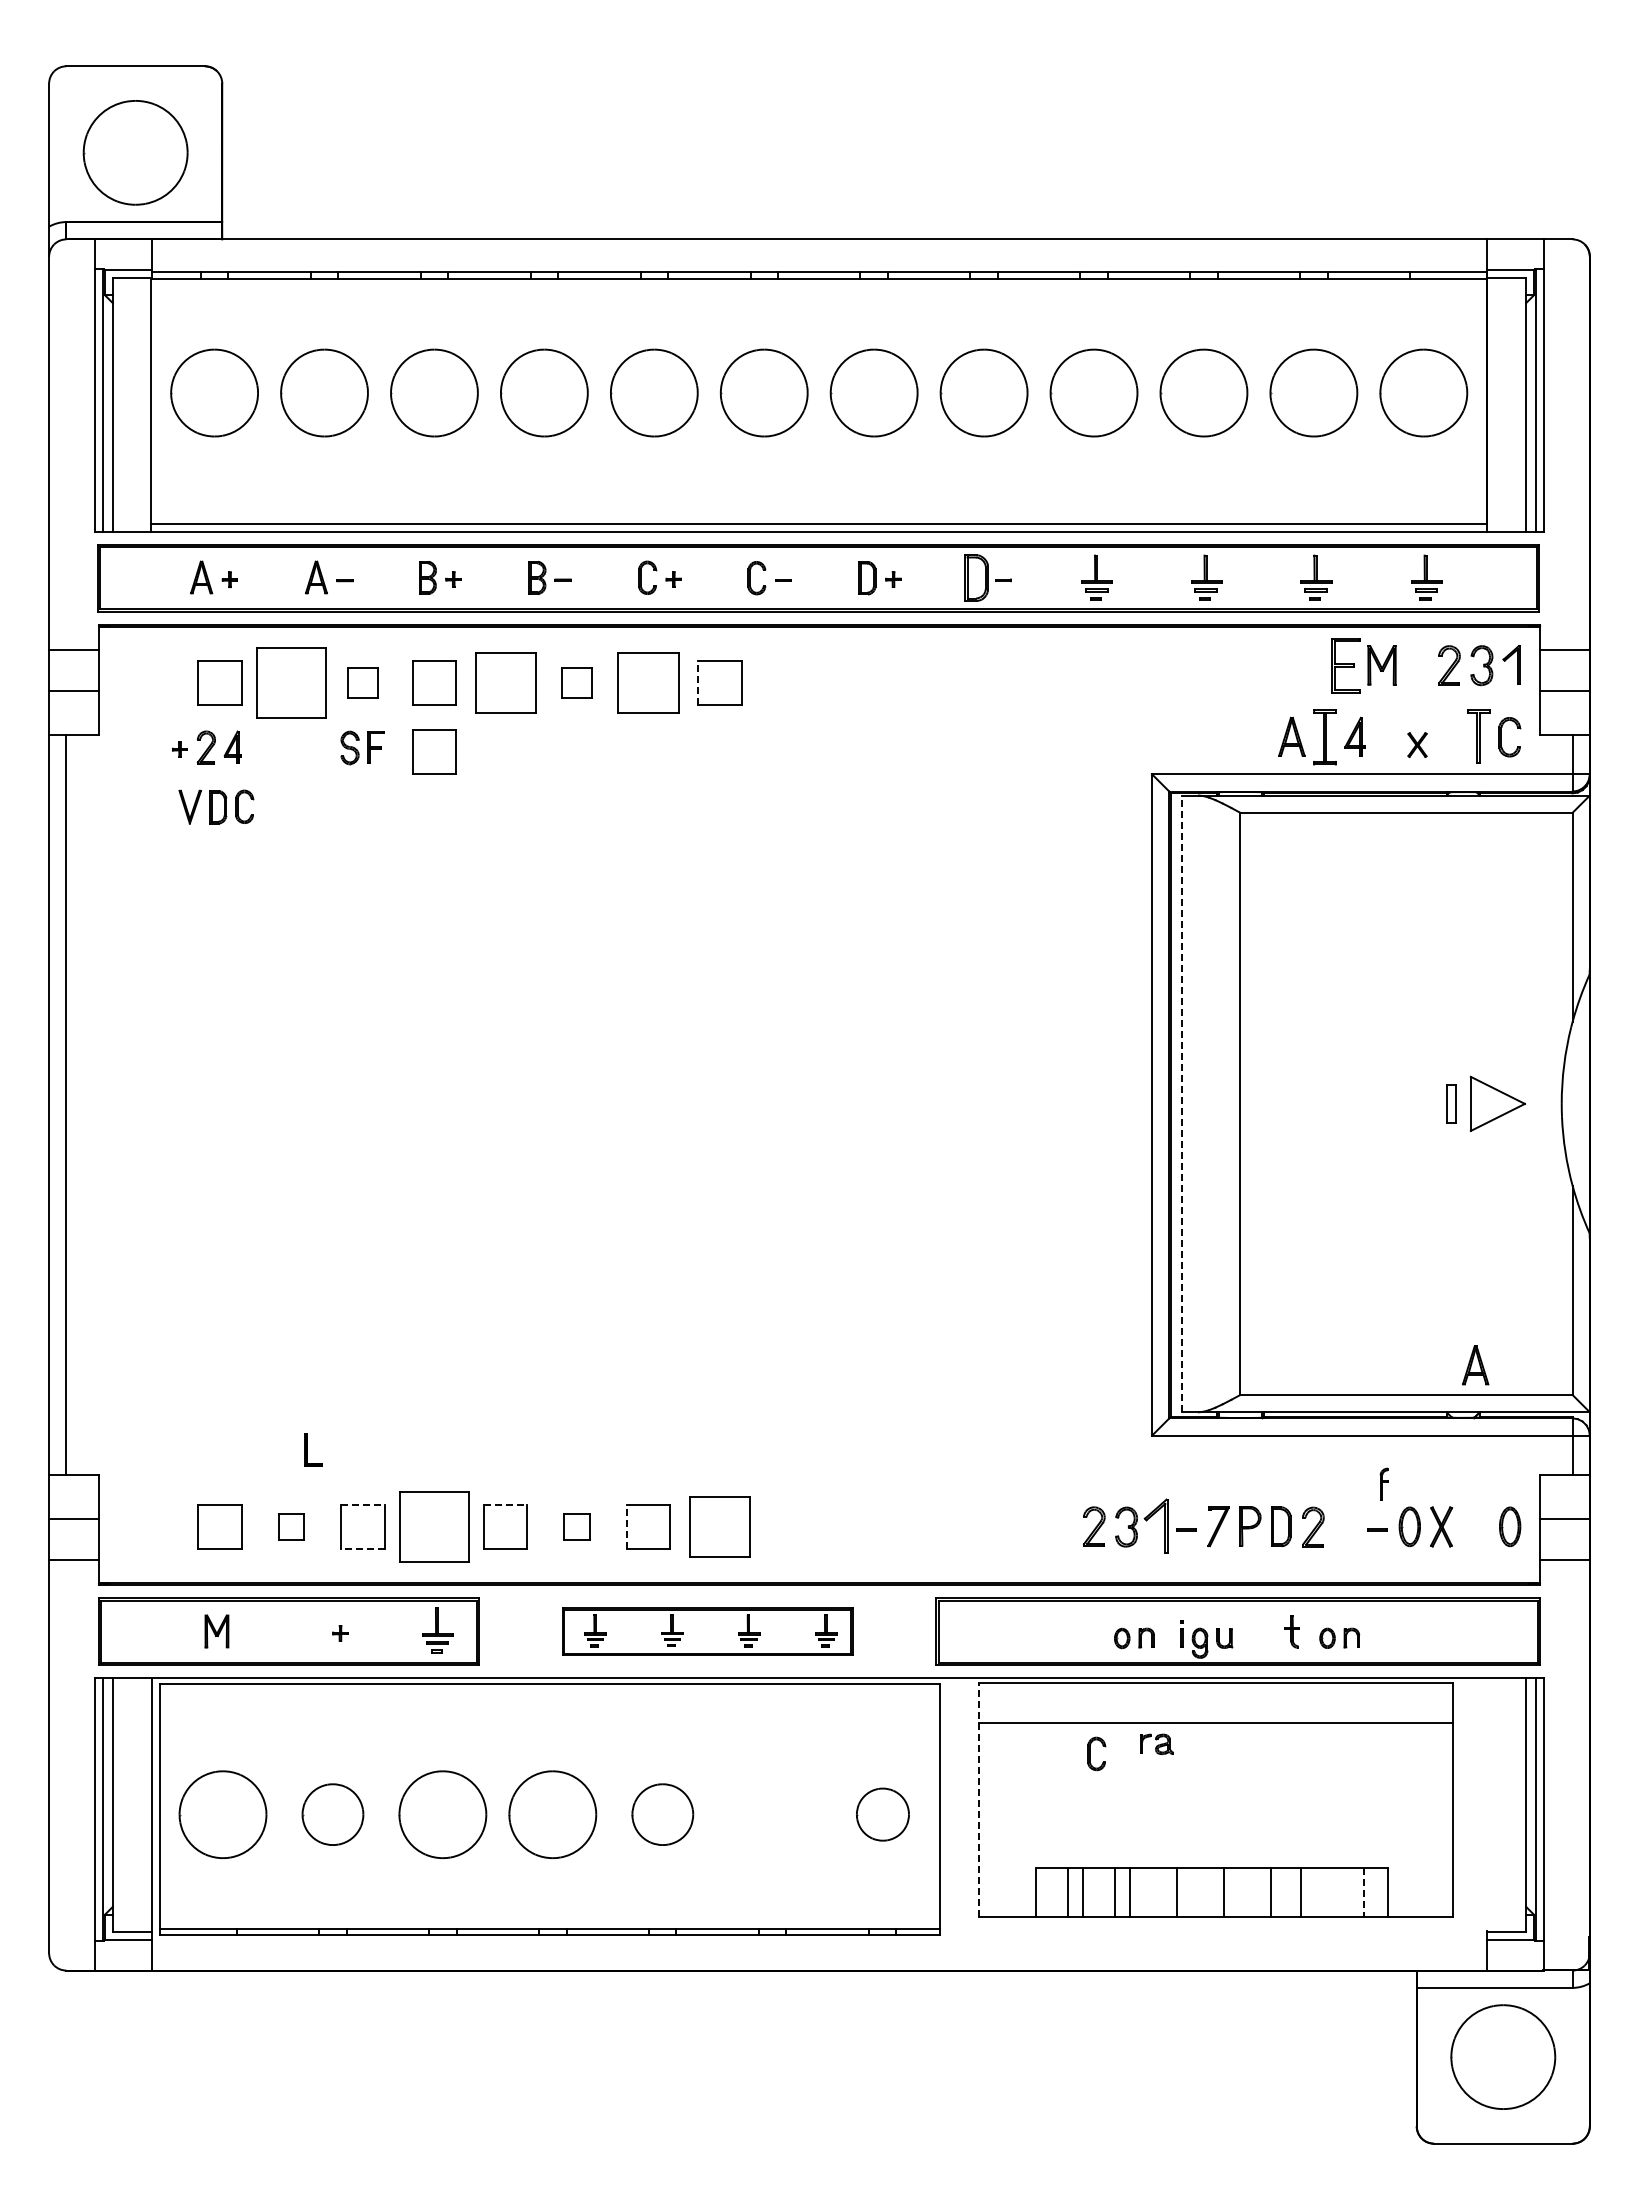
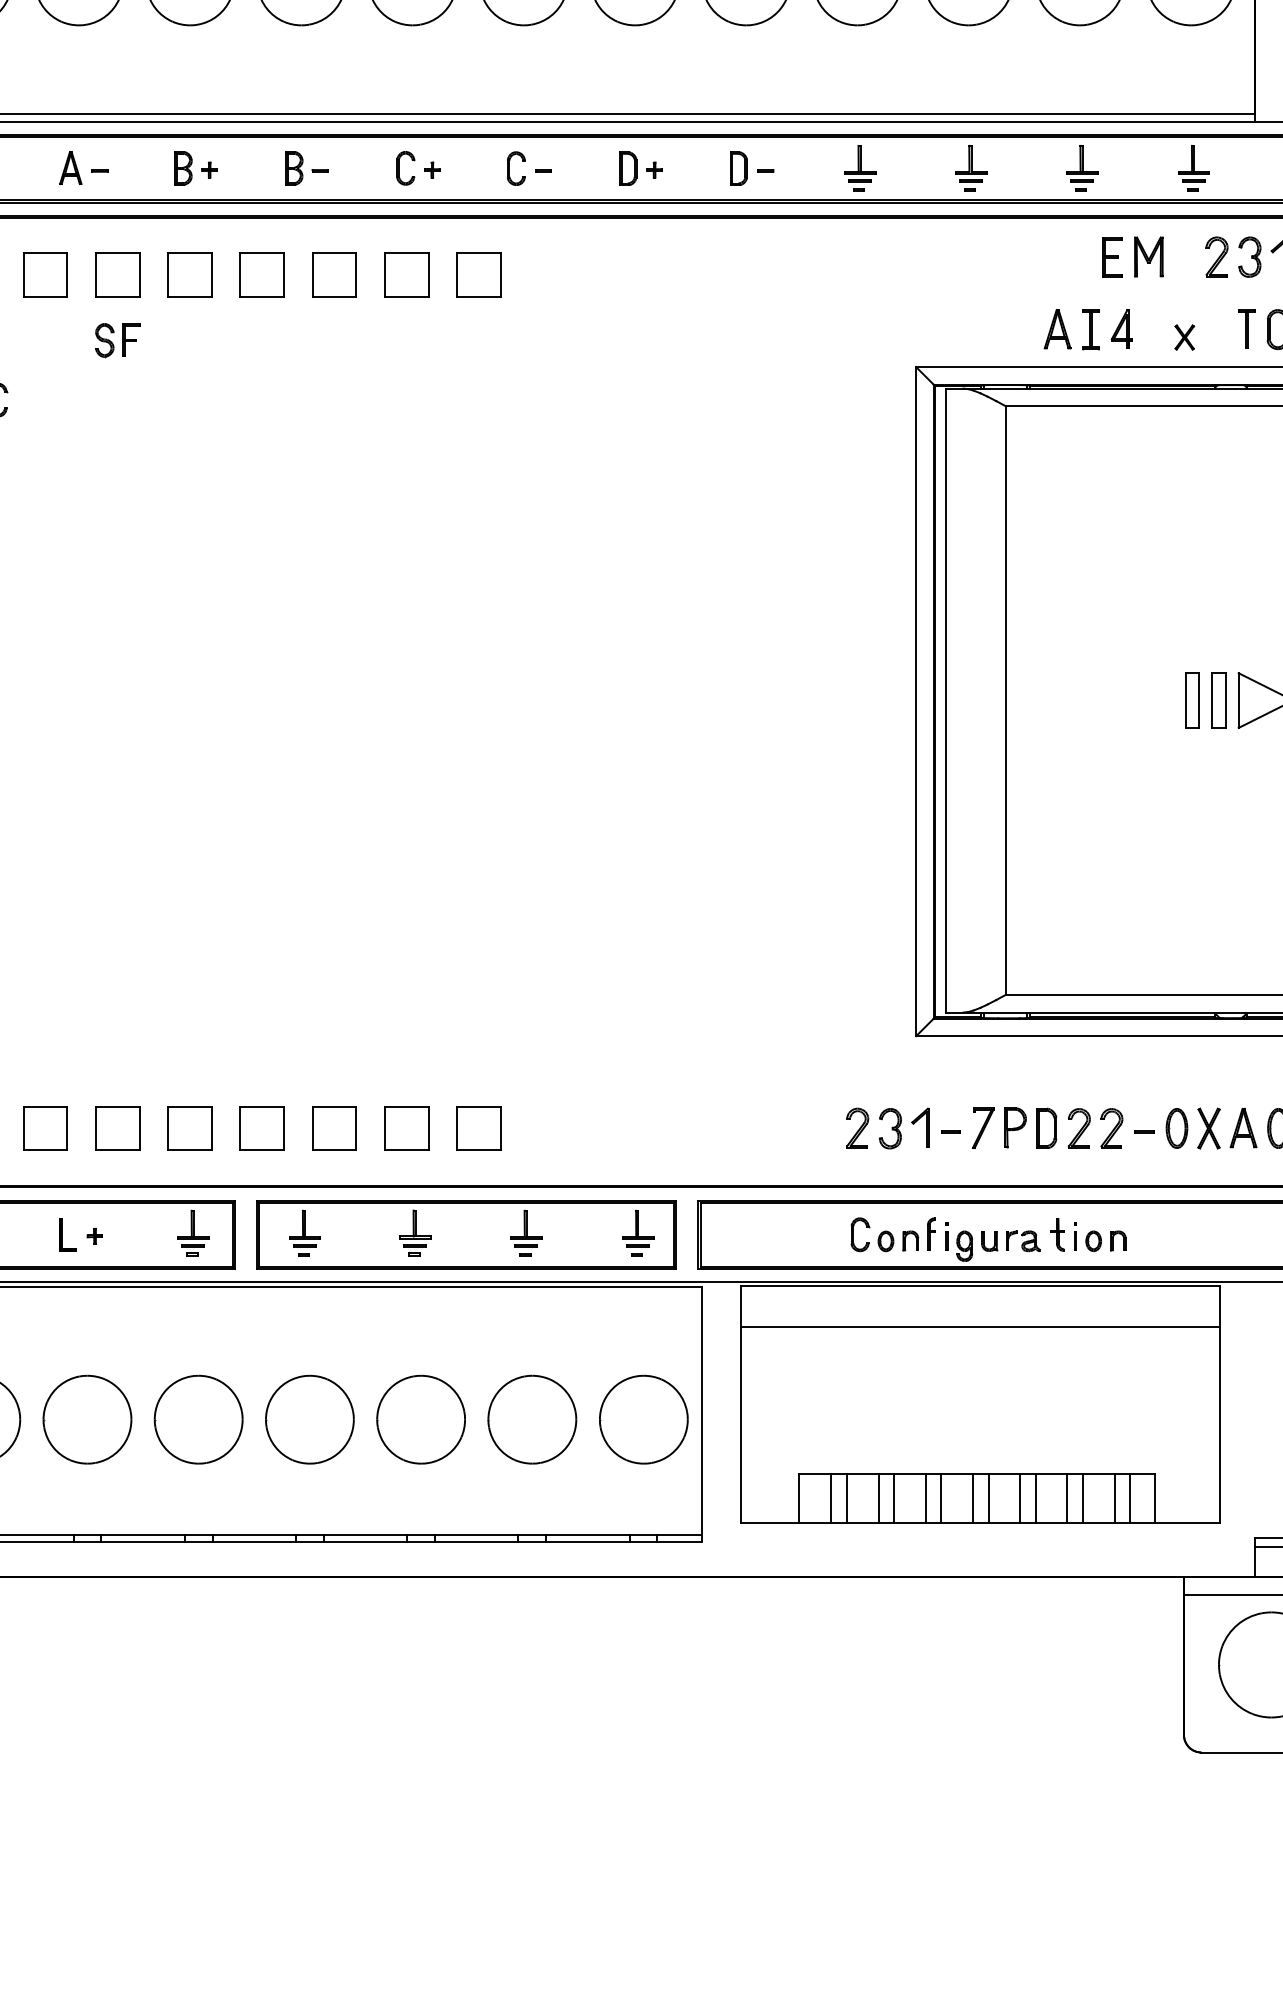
part: (976, 578) -> (738, 169), size x0.71
part: (1345, 665) -> (1111, 257), size x0.71
part: (291, 682) -> (45, 274), size x0.62
part: (362, 682) -> (117, 274), size x1.43
part: (505, 682) -> (262, 274), size x0.71
part: (577, 682) -> (334, 274), size x1.43
part: (648, 682) -> (406, 274), size x0.71
line: (698, 683) -> (457, 275), dashed -> solid
part: (1478, 736) -> (1246, 328), size x0.71
part: (1324, 737) -> (1090, 329), size x0.71
part: (434, 751) -> (190, 344), removed
line: (1181, 1103) -> (945, 700), dashed -> solid
part: (1425, 1103) -> (1192, 700), added
part: (1451, 1103) -> (1219, 700), size x1.43
part: (1475, 1365) -> (1243, 1128), moved
part: (313, 1449) -> (67, 1234), moved
part: (1383, 1483) -> (930, 1233), moved
line: (362, 1505) -> (117, 1106), dashed -> solid
line: (505, 1505) -> (262, 1106), dashed -> solid
part: (291, 1526) -> (45, 1128), size x1.67
part: (434, 1526) -> (190, 1128), size x0.62
part: (577, 1526) -> (334, 1128), size x1.67
line: (626, 1526) -> (384, 1128), dashed -> solid
part: (719, 1526) -> (478, 1128), size x0.71
part: (1156, 1526) -> (920, 1128), size x0.71
part: (1345, 1526) -> (1111, 1128), added
line: (362, 1548) -> (117, 1150), dashed -> solid
part: (707, 1631) -> (466, 1234), size x1.43
line: (1309, 1633) -> (1075, 1236), added
part: (1156, 1743) -> (1022, 1240), moved
part: (1096, 1753) -> (859, 1234), moved
line: (978, 1799) -> (740, 1404), dashed -> solid
part: (332, 1814) -> (87, 1419), size x1.43
part: (662, 1814) -> (420, 1419), size x1.43
part: (772, 1814) -> (532, 1419), added
part: (882, 1814) -> (643, 1419), size x1.67
line: (1254, 1891) -> (1019, 1497), added
line: (1161, 1892) -> (925, 1498), added
line: (1208, 1892) -> (973, 1498), added
line: (1317, 1892) -> (1083, 1498), added
line: (1348, 1892) -> (1114, 1498), added
line: (1363, 1892) -> (1130, 1498), dashed -> solid

